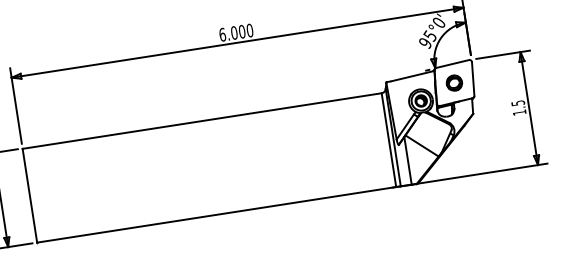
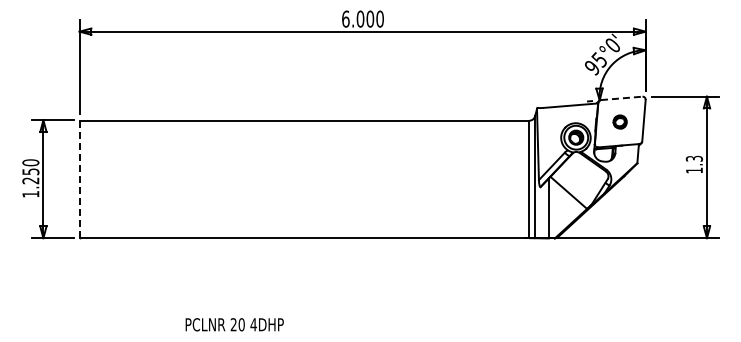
line: (452, 64) -> (621, 98), solid -> dashed
part: (453, 82) -> (619, 121), size x0.7
text: (517, 103) -> (693, 158), 1.5 -> 1.3
line: (29, 195) -> (79, 179), solid -> dashed

